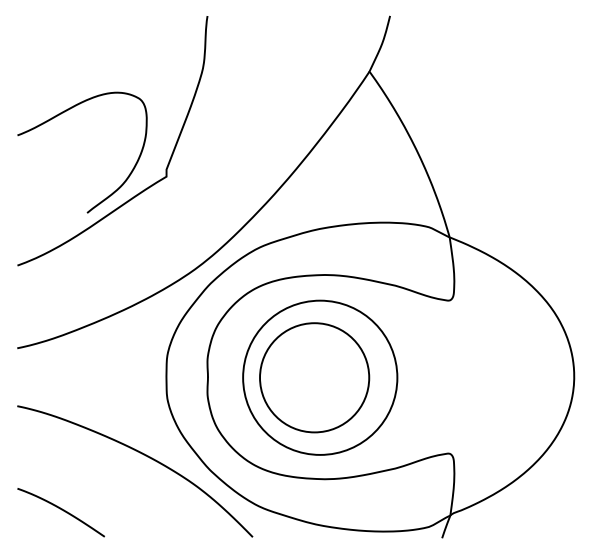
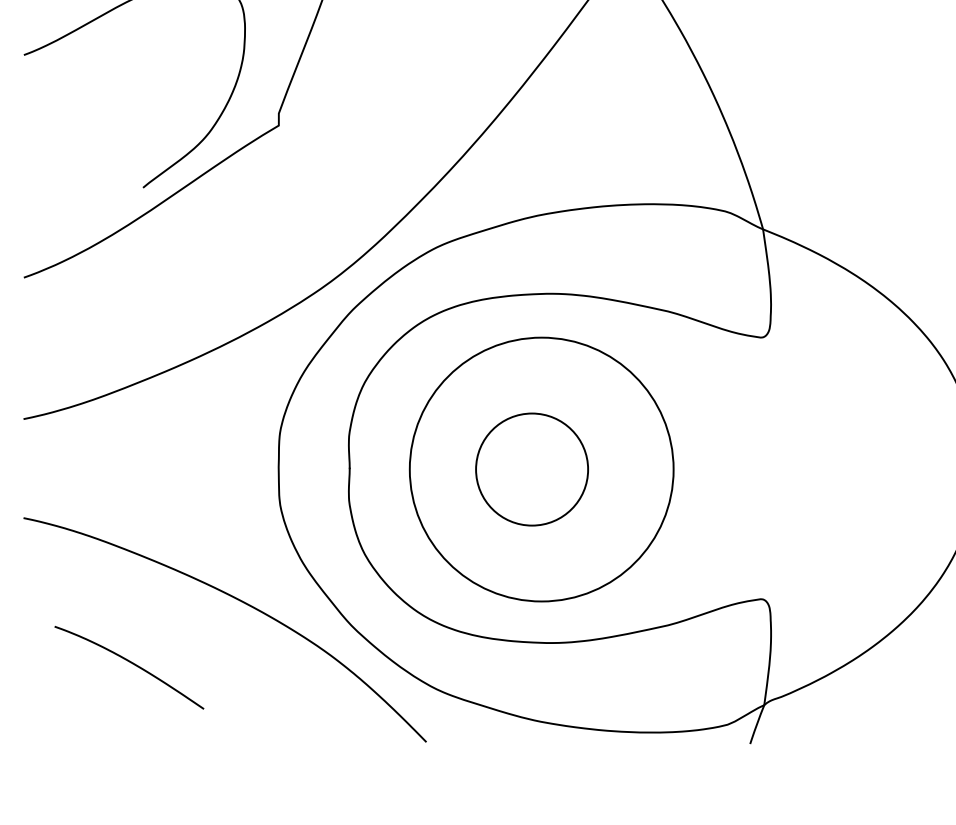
circle: (314, 377) -> (531, 469), size x0.6
curve: (61, 510) -> (129, 664), moved

